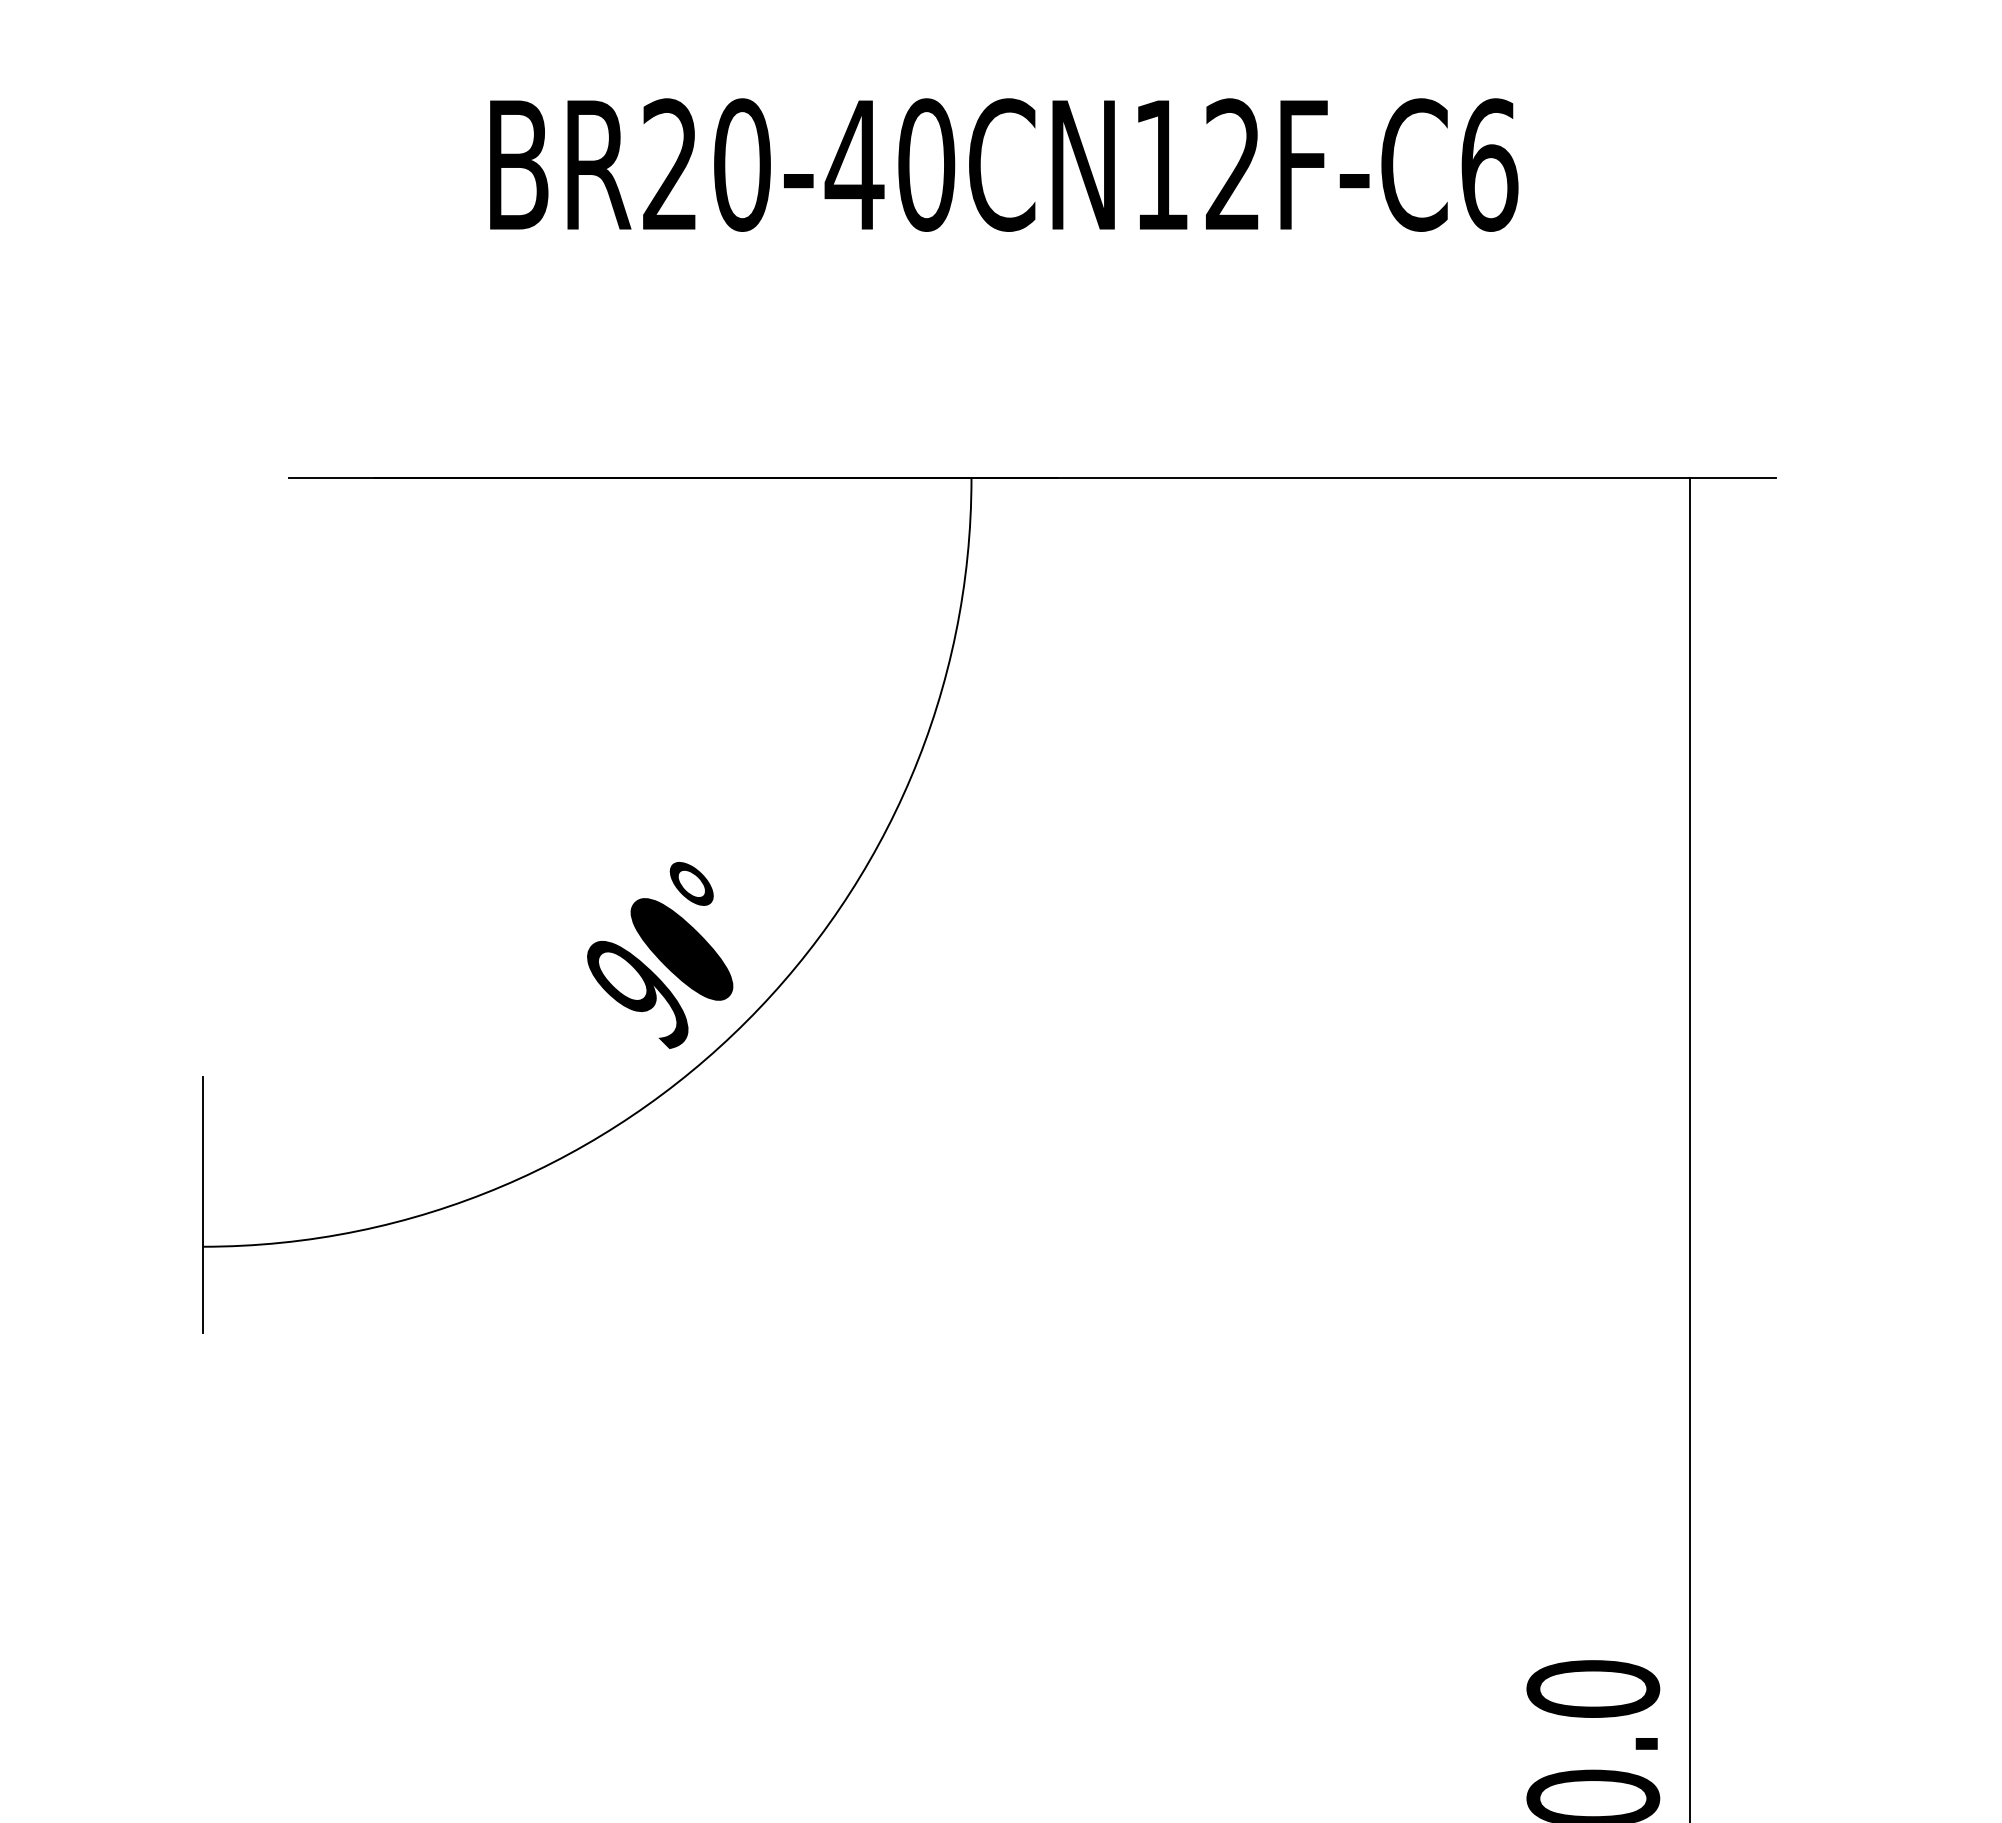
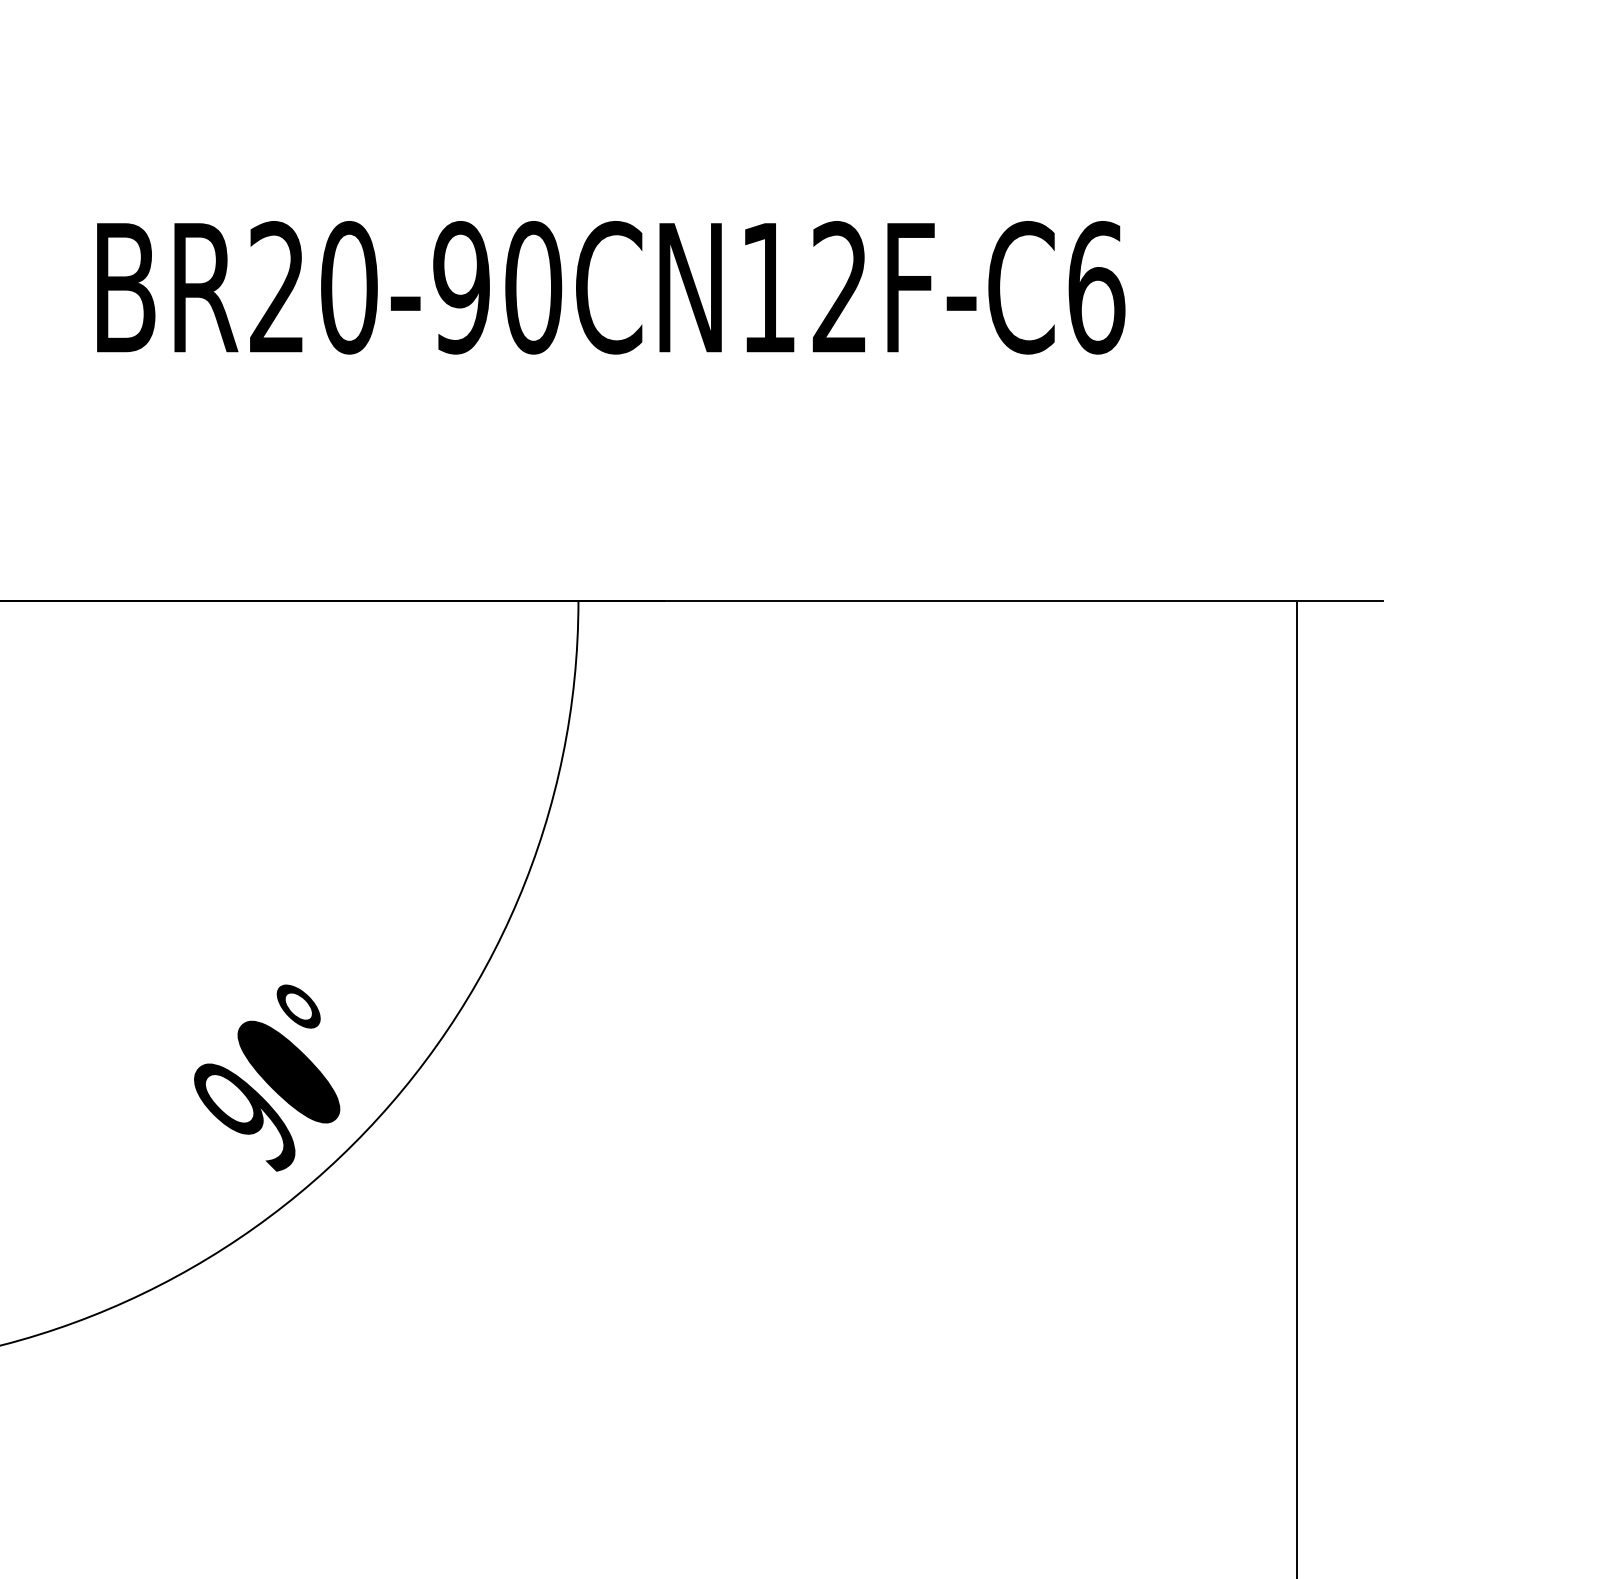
text: (854, 164) -> (461, 287), BR20-40CN12F-C6 -> BR20-90CN12F-C6

